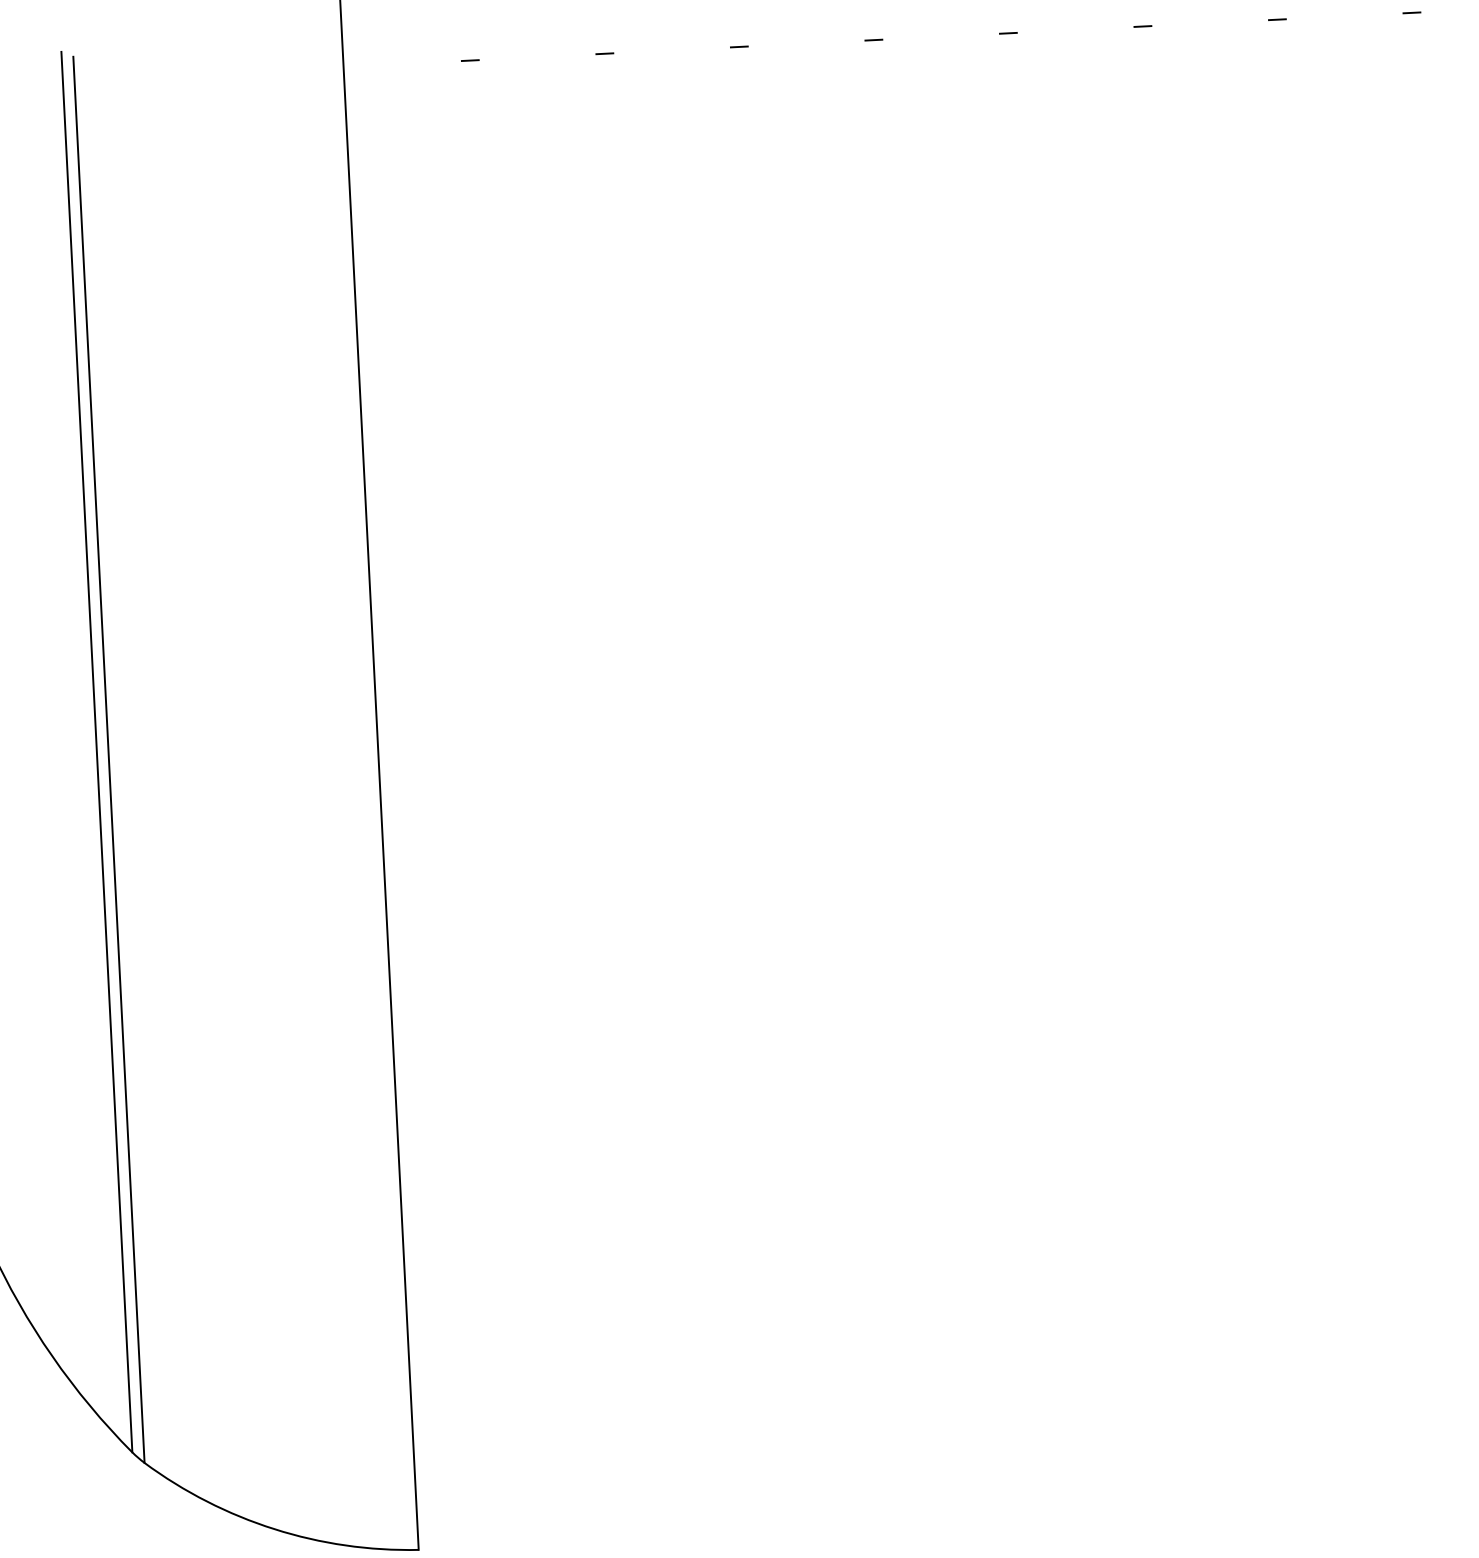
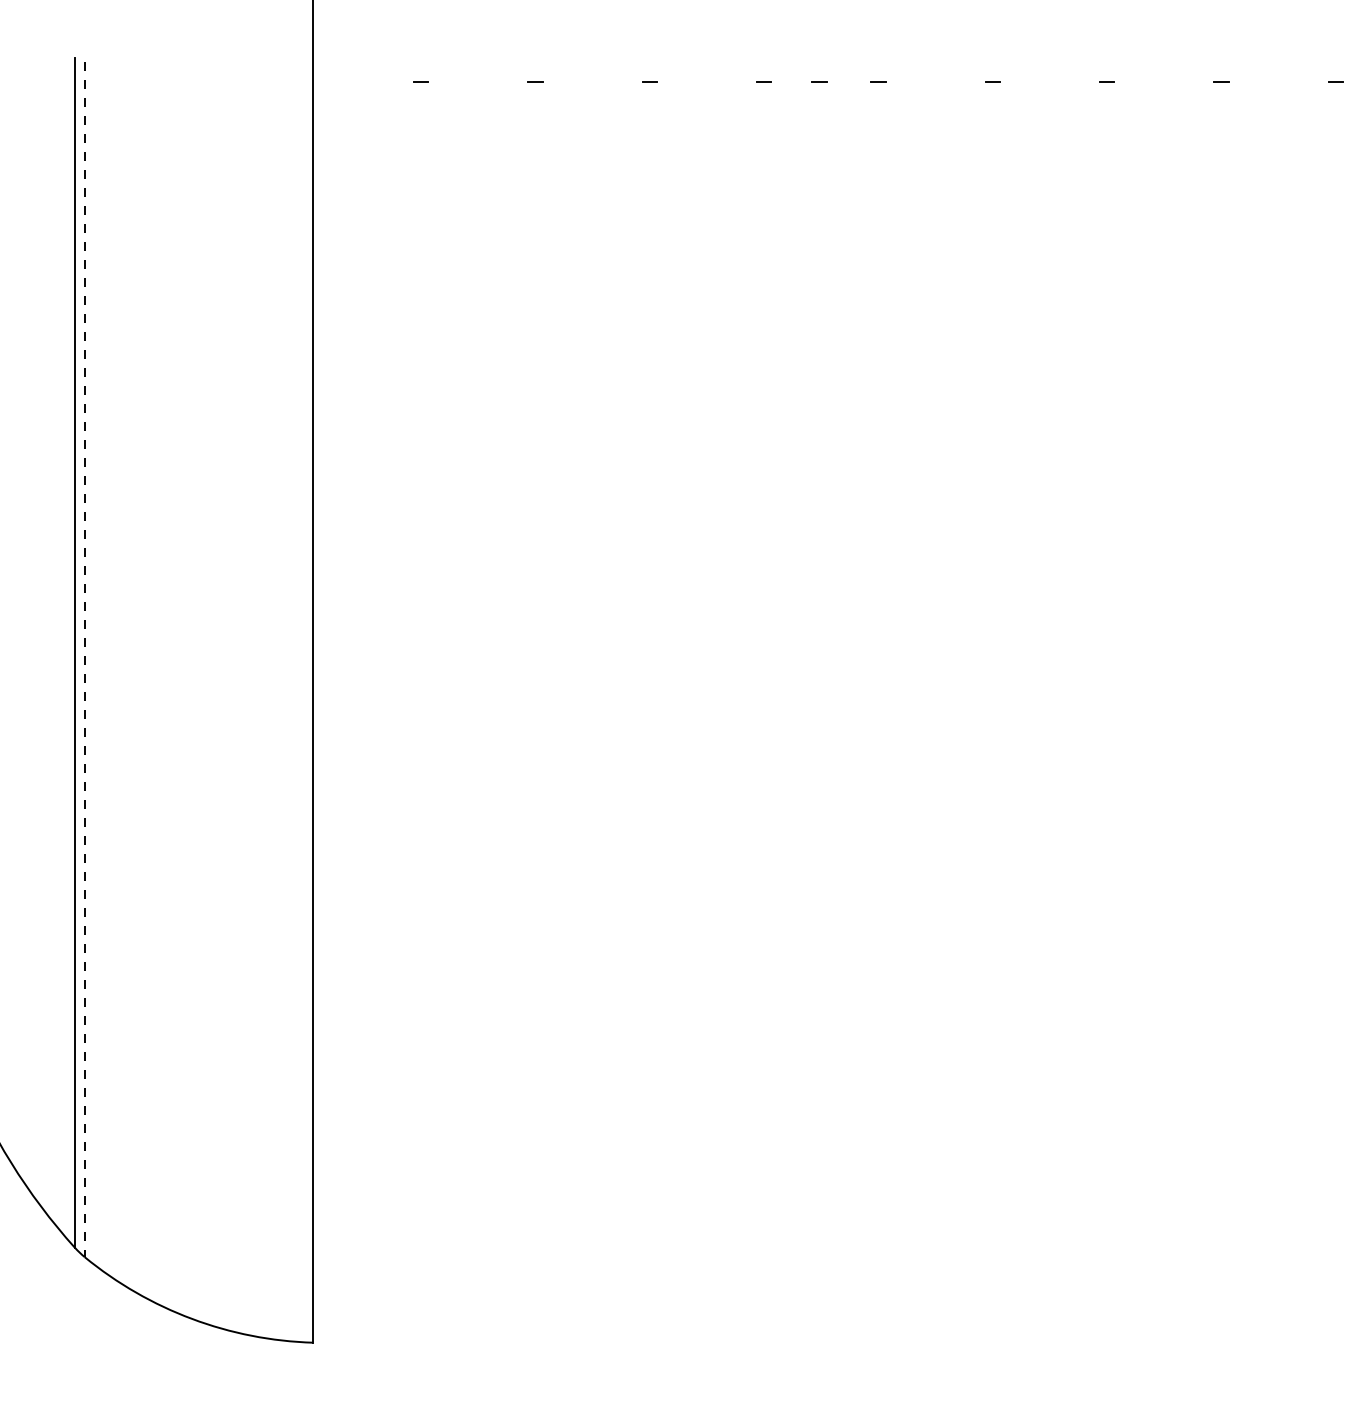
line: (938, 35) -> (819, 81), added
line: (108, 759) -> (84, 659), solid -> dashed

